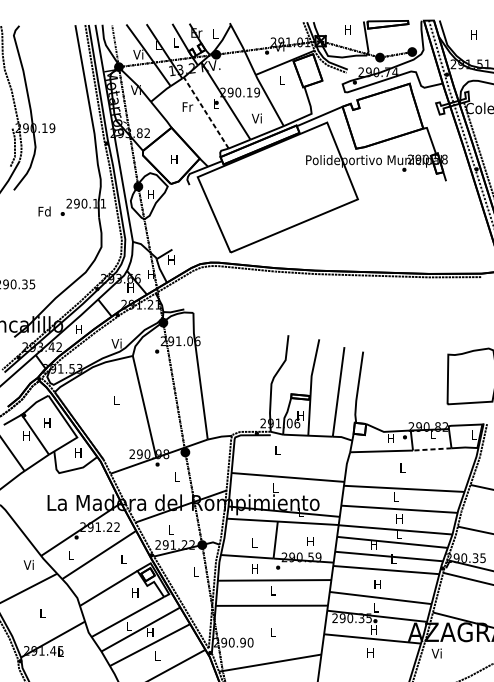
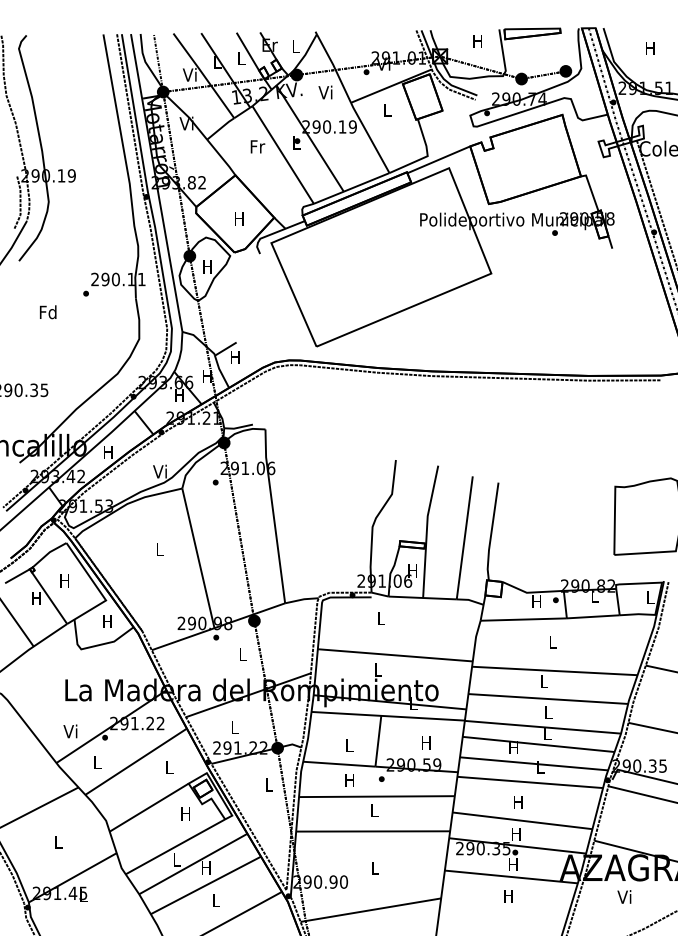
line: (206, 113) -> (283, 155), dashed -> solid
text: (256, 118) -> (325, 92), moved
text: (44, 211) -> (48, 312), moved
line: (431, 449) -> (592, 616), dashed -> solid
text: (399, 519) -> (548, 712), H -> L
text: (28, 565) -> (70, 731), moved
text: (376, 607) -> (516, 834), L -> H
text: (436, 653) -> (624, 896), moved

